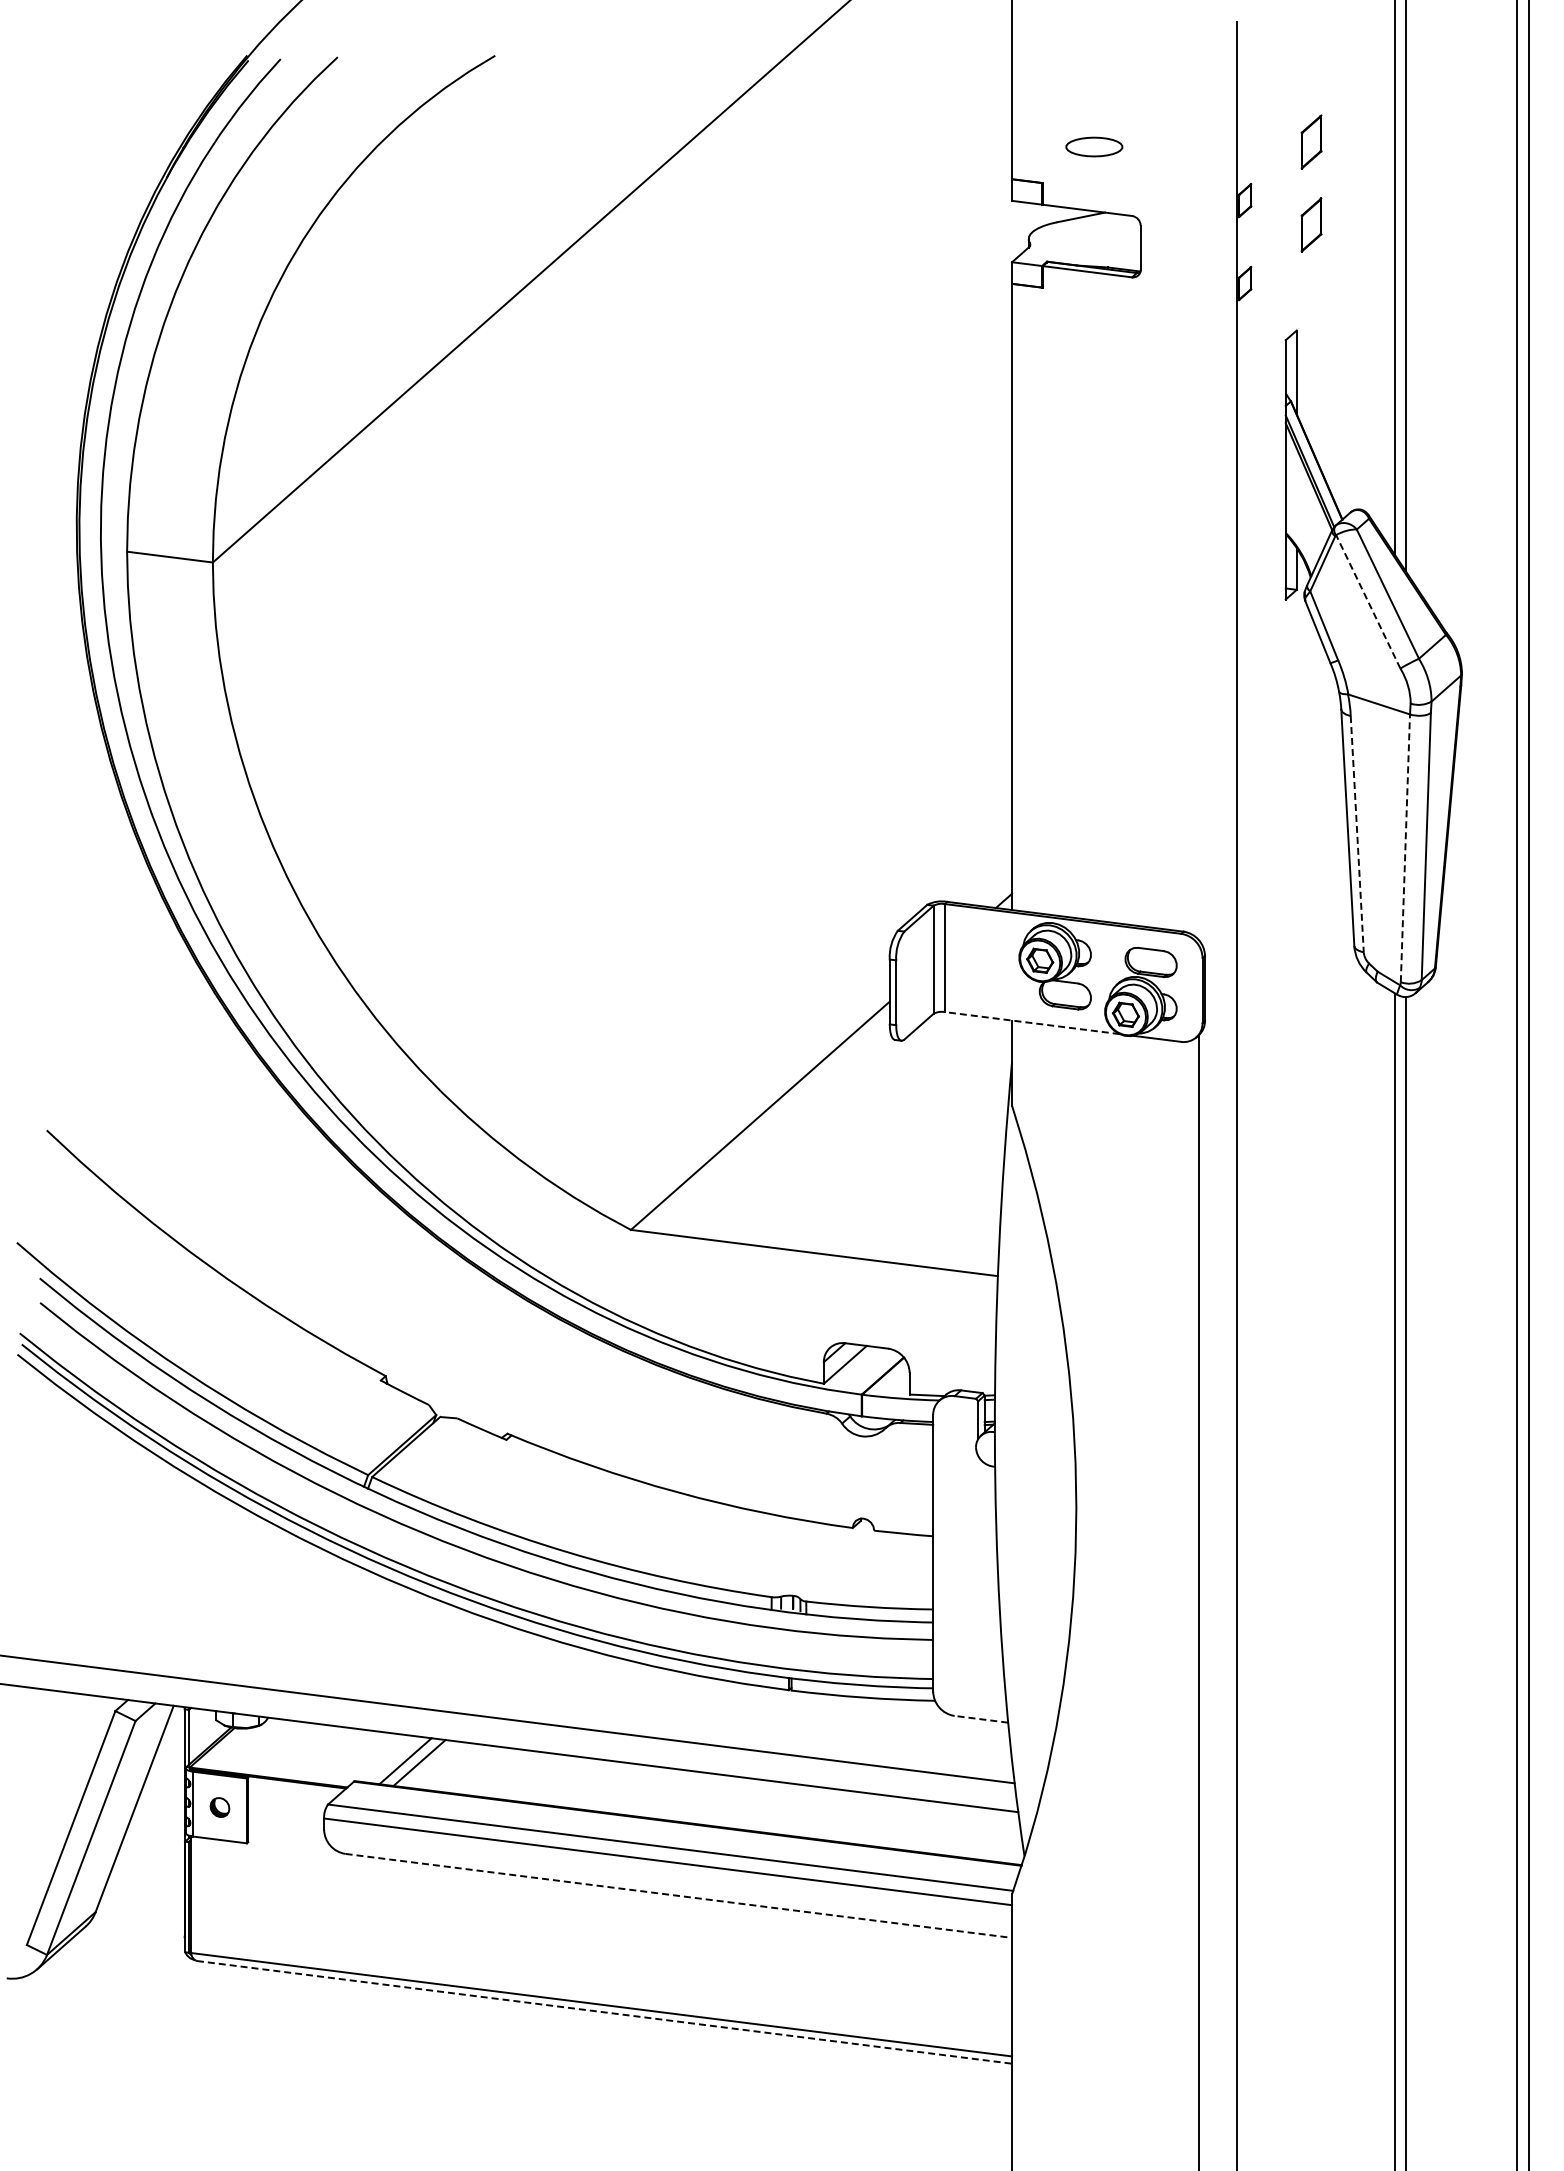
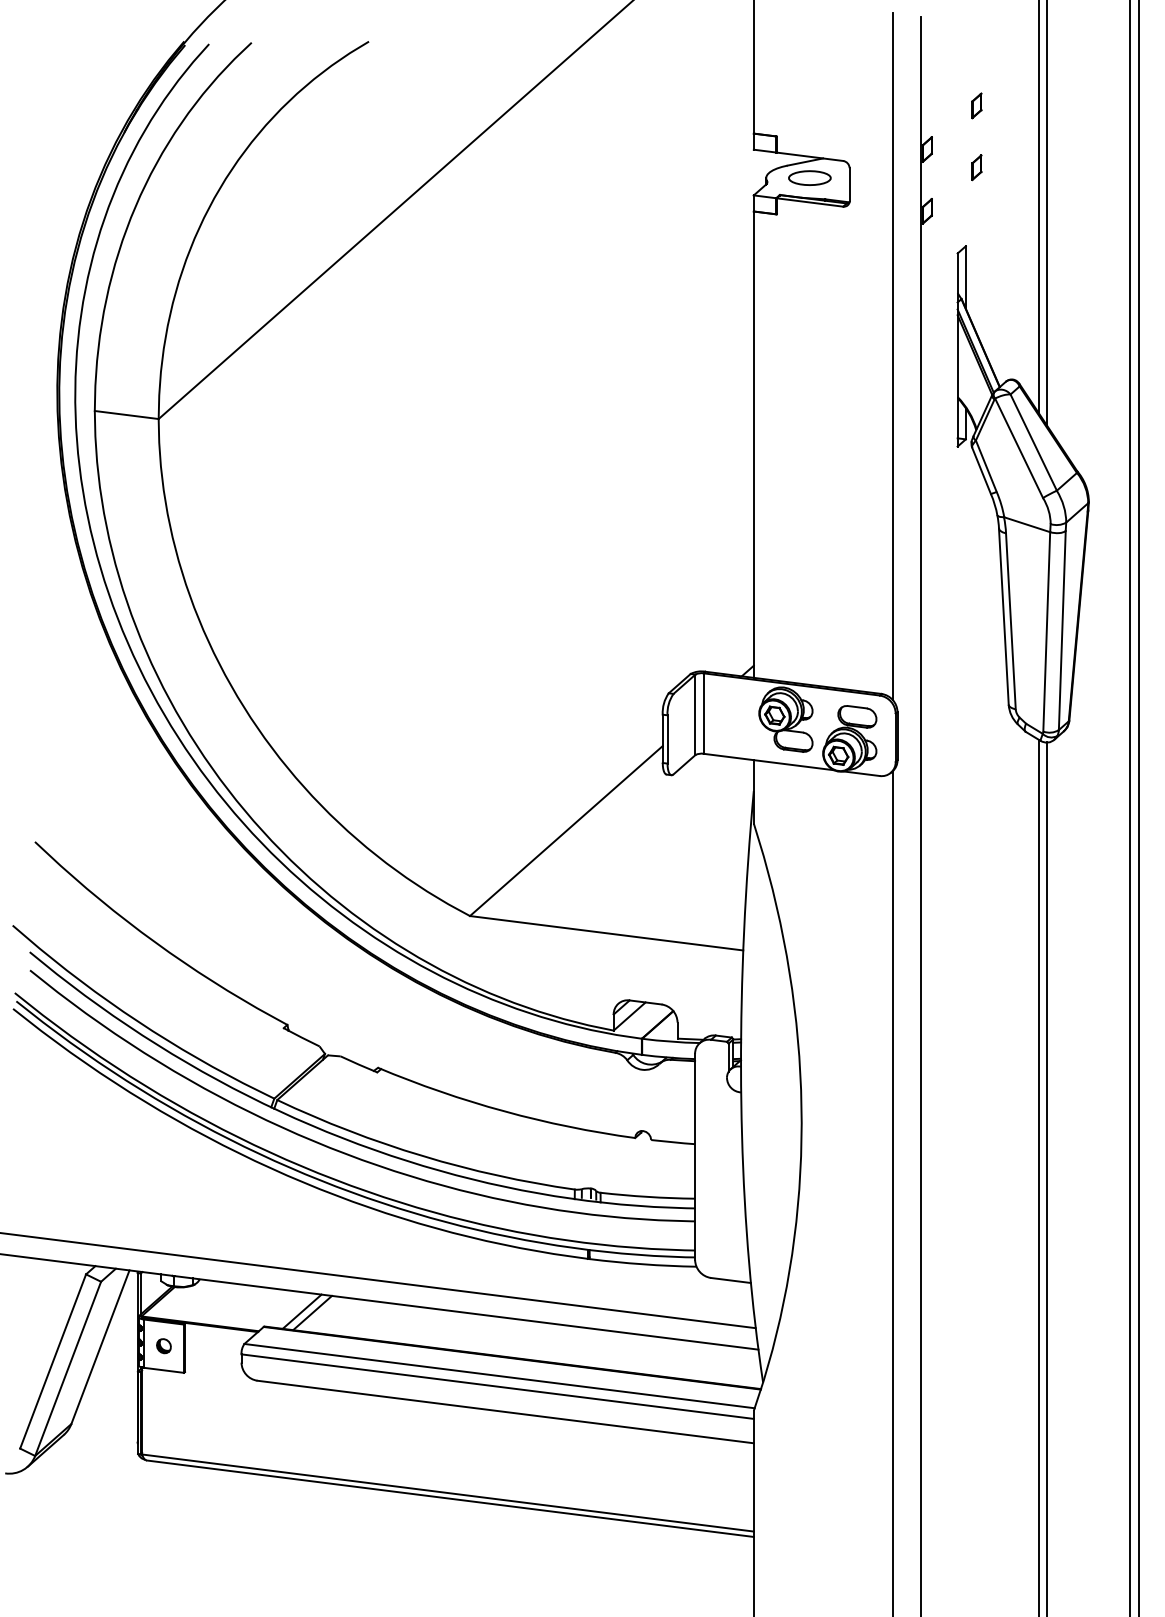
part: (1311, 141) -> (976, 105), size x0.62
part: (1094, 146) -> (810, 177), moved
part: (1311, 224) -> (976, 167), size x0.62
line: (1198, 478) -> (892, 356), added
line: (1368, 601) -> (1019, 448), dashed -> solid
line: (1357, 834) -> (1011, 621), dashed -> solid
line: (1405, 848) -> (1046, 632), dashed -> solid
line: (1031, 1023) -> (768, 762), dashed -> solid
line: (981, 1719) -> (731, 1280), dashed -> solid
line: (678, 1895) -> (505, 1411), dashed -> solid
line: (604, 2012) -> (450, 1498), dashed -> solid

